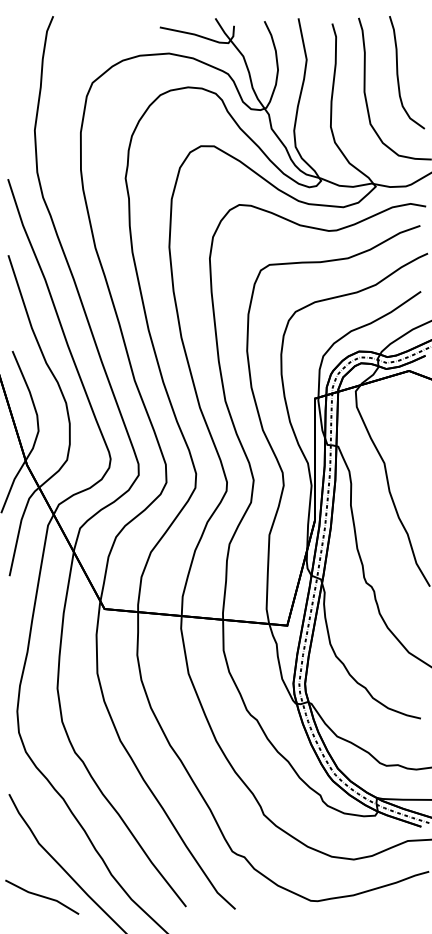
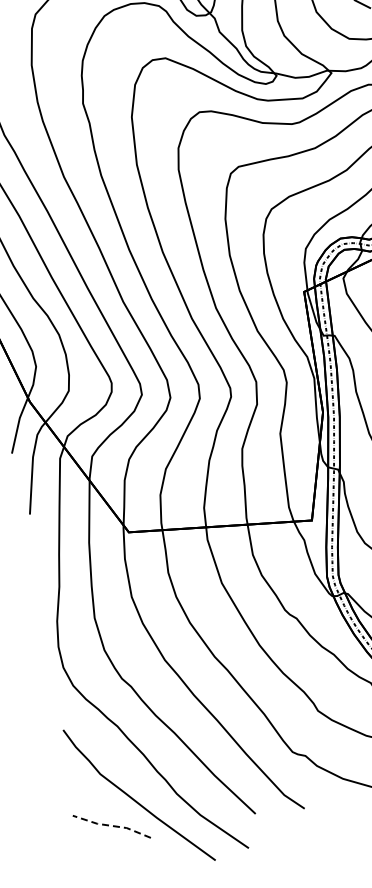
line: (42, 896) -> (112, 825), solid -> dashed

